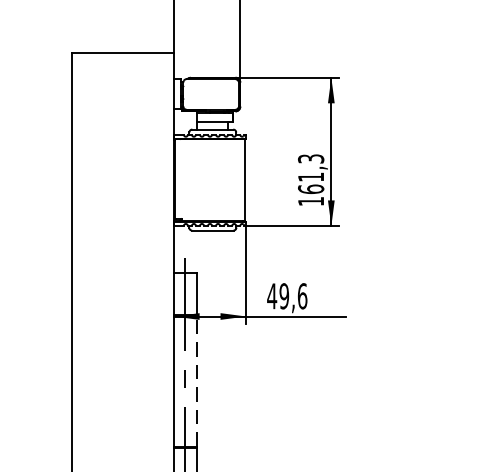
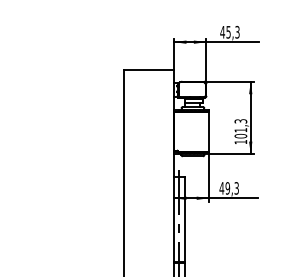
text: (310, 187) -> (240, 135), 161,3 -> 101,3
text: (302, 296) -> (236, 188), 49,6 -> 49,3
line: (197, 382) -> (185, 230), dashed -> solid

